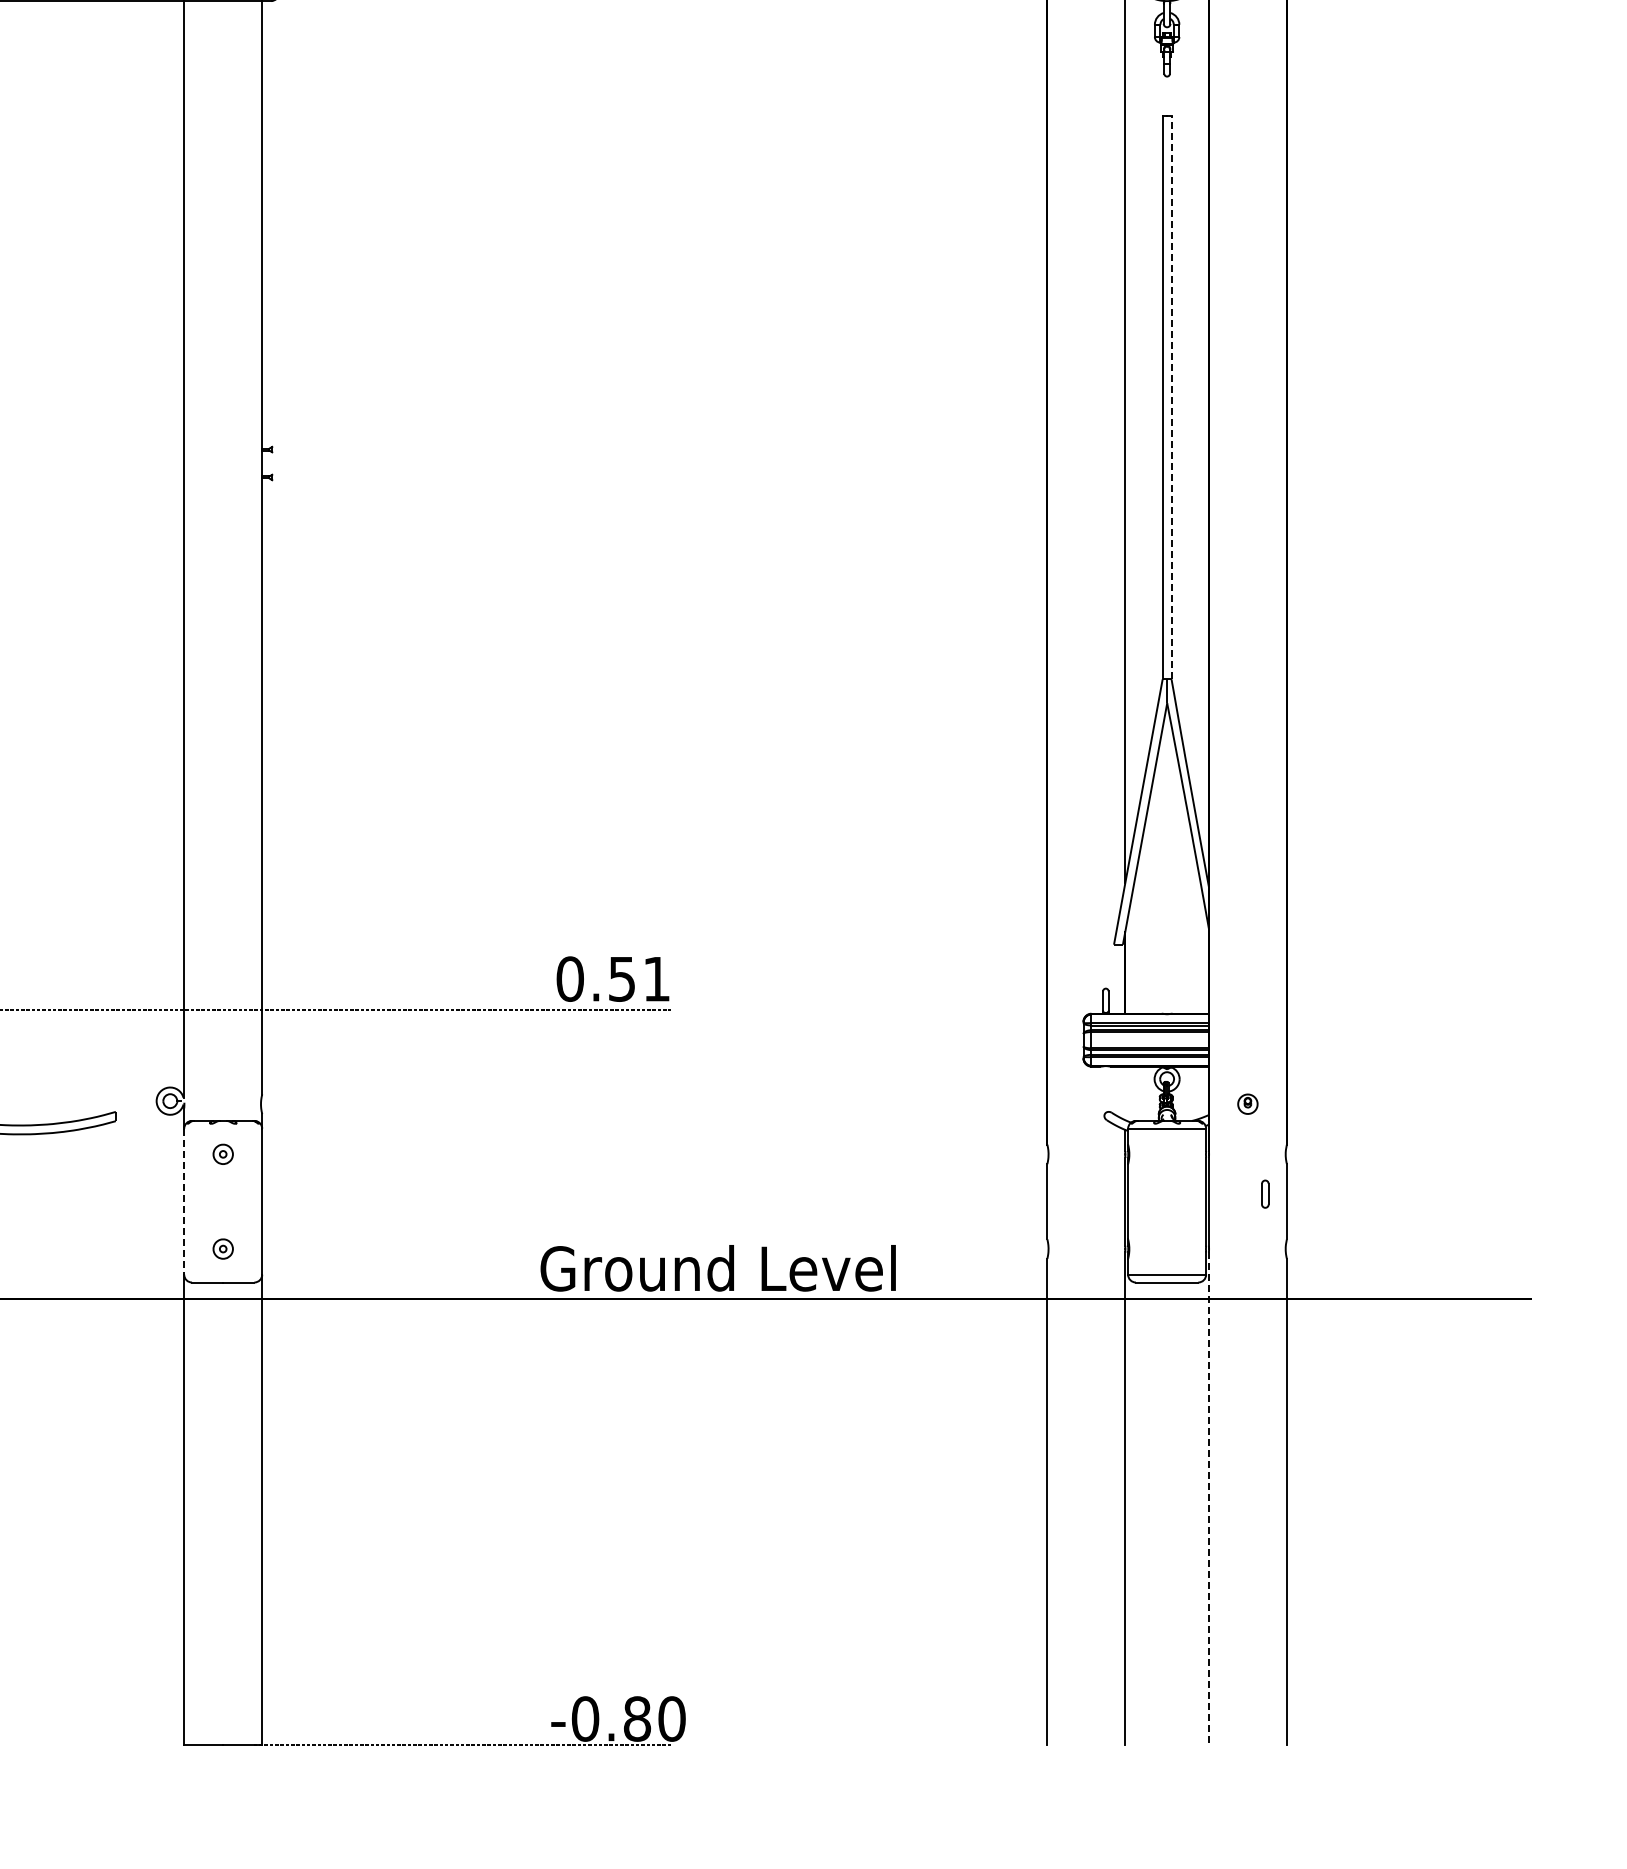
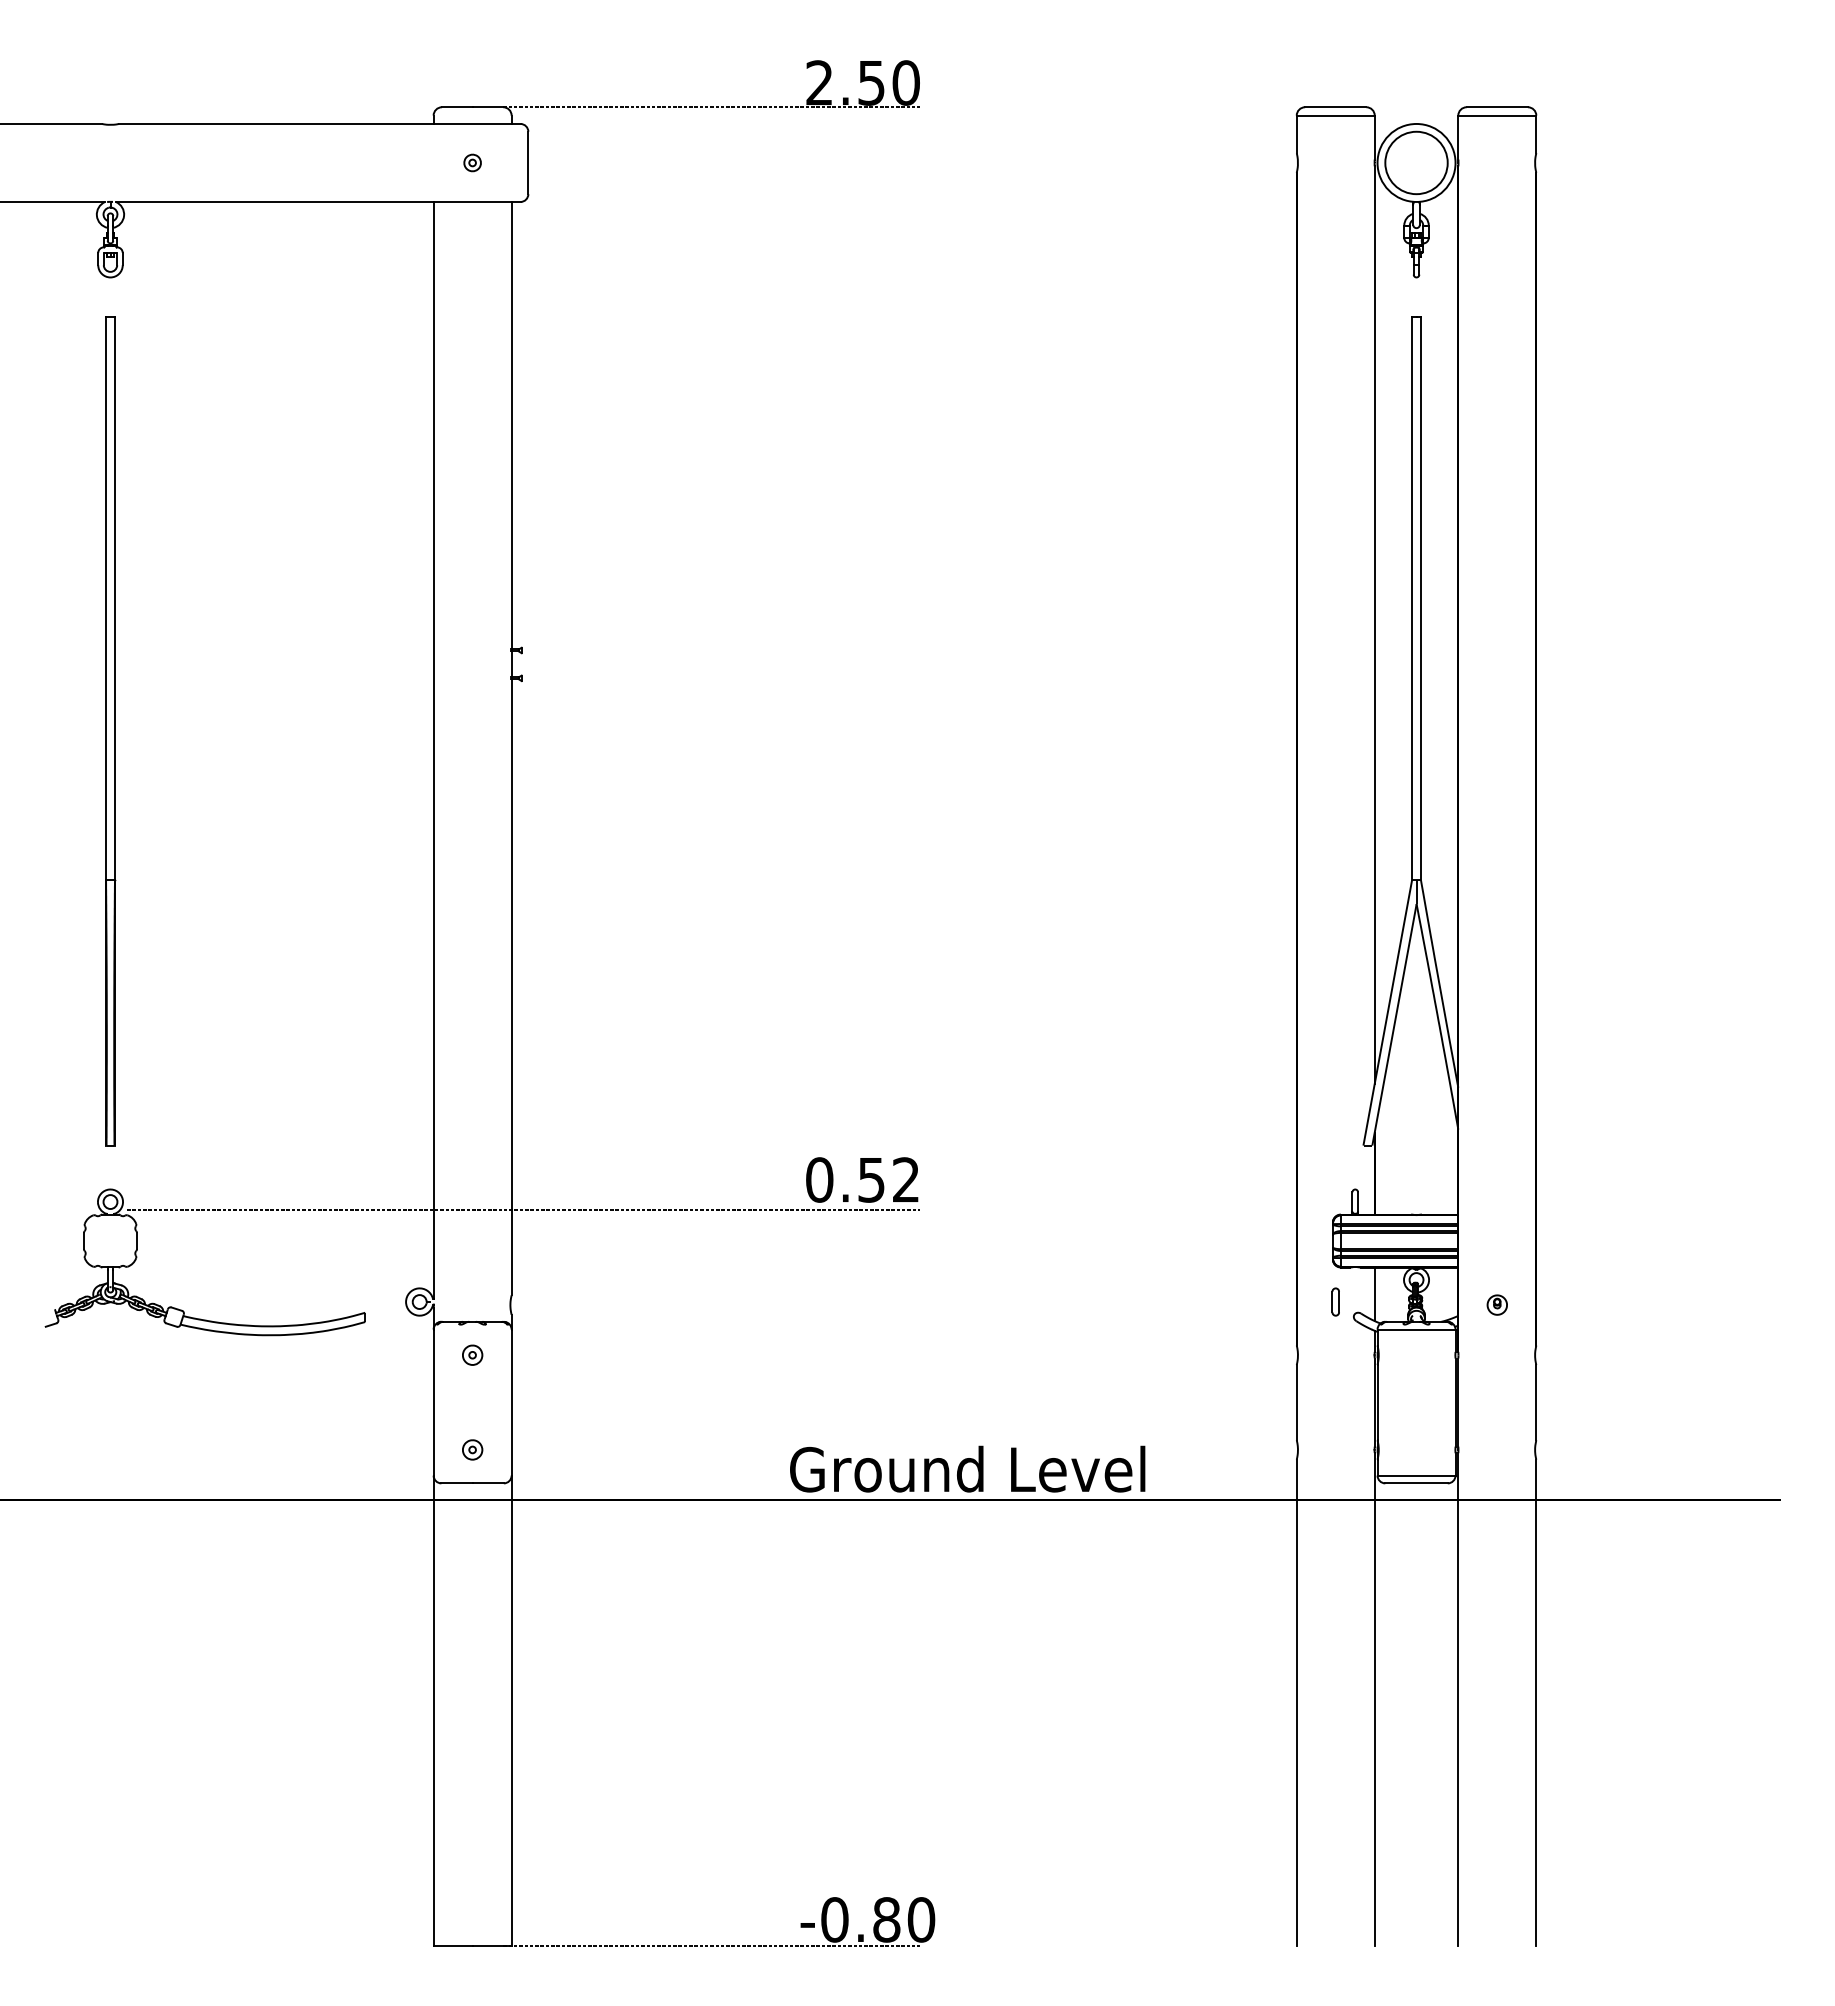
line: (1171, 397) -> (1420, 598), dashed -> solid
text: (656, 978) -> (905, 1179), 0.51 -> 0.52
line: (1125, 1093) -> (1374, 1294), added
part: (1265, 1193) -> (1335, 1301), moved
line: (184, 1201) -> (433, 1402), dashed -> solid
line: (1209, 1499) -> (1458, 1700), dashed -> solid

